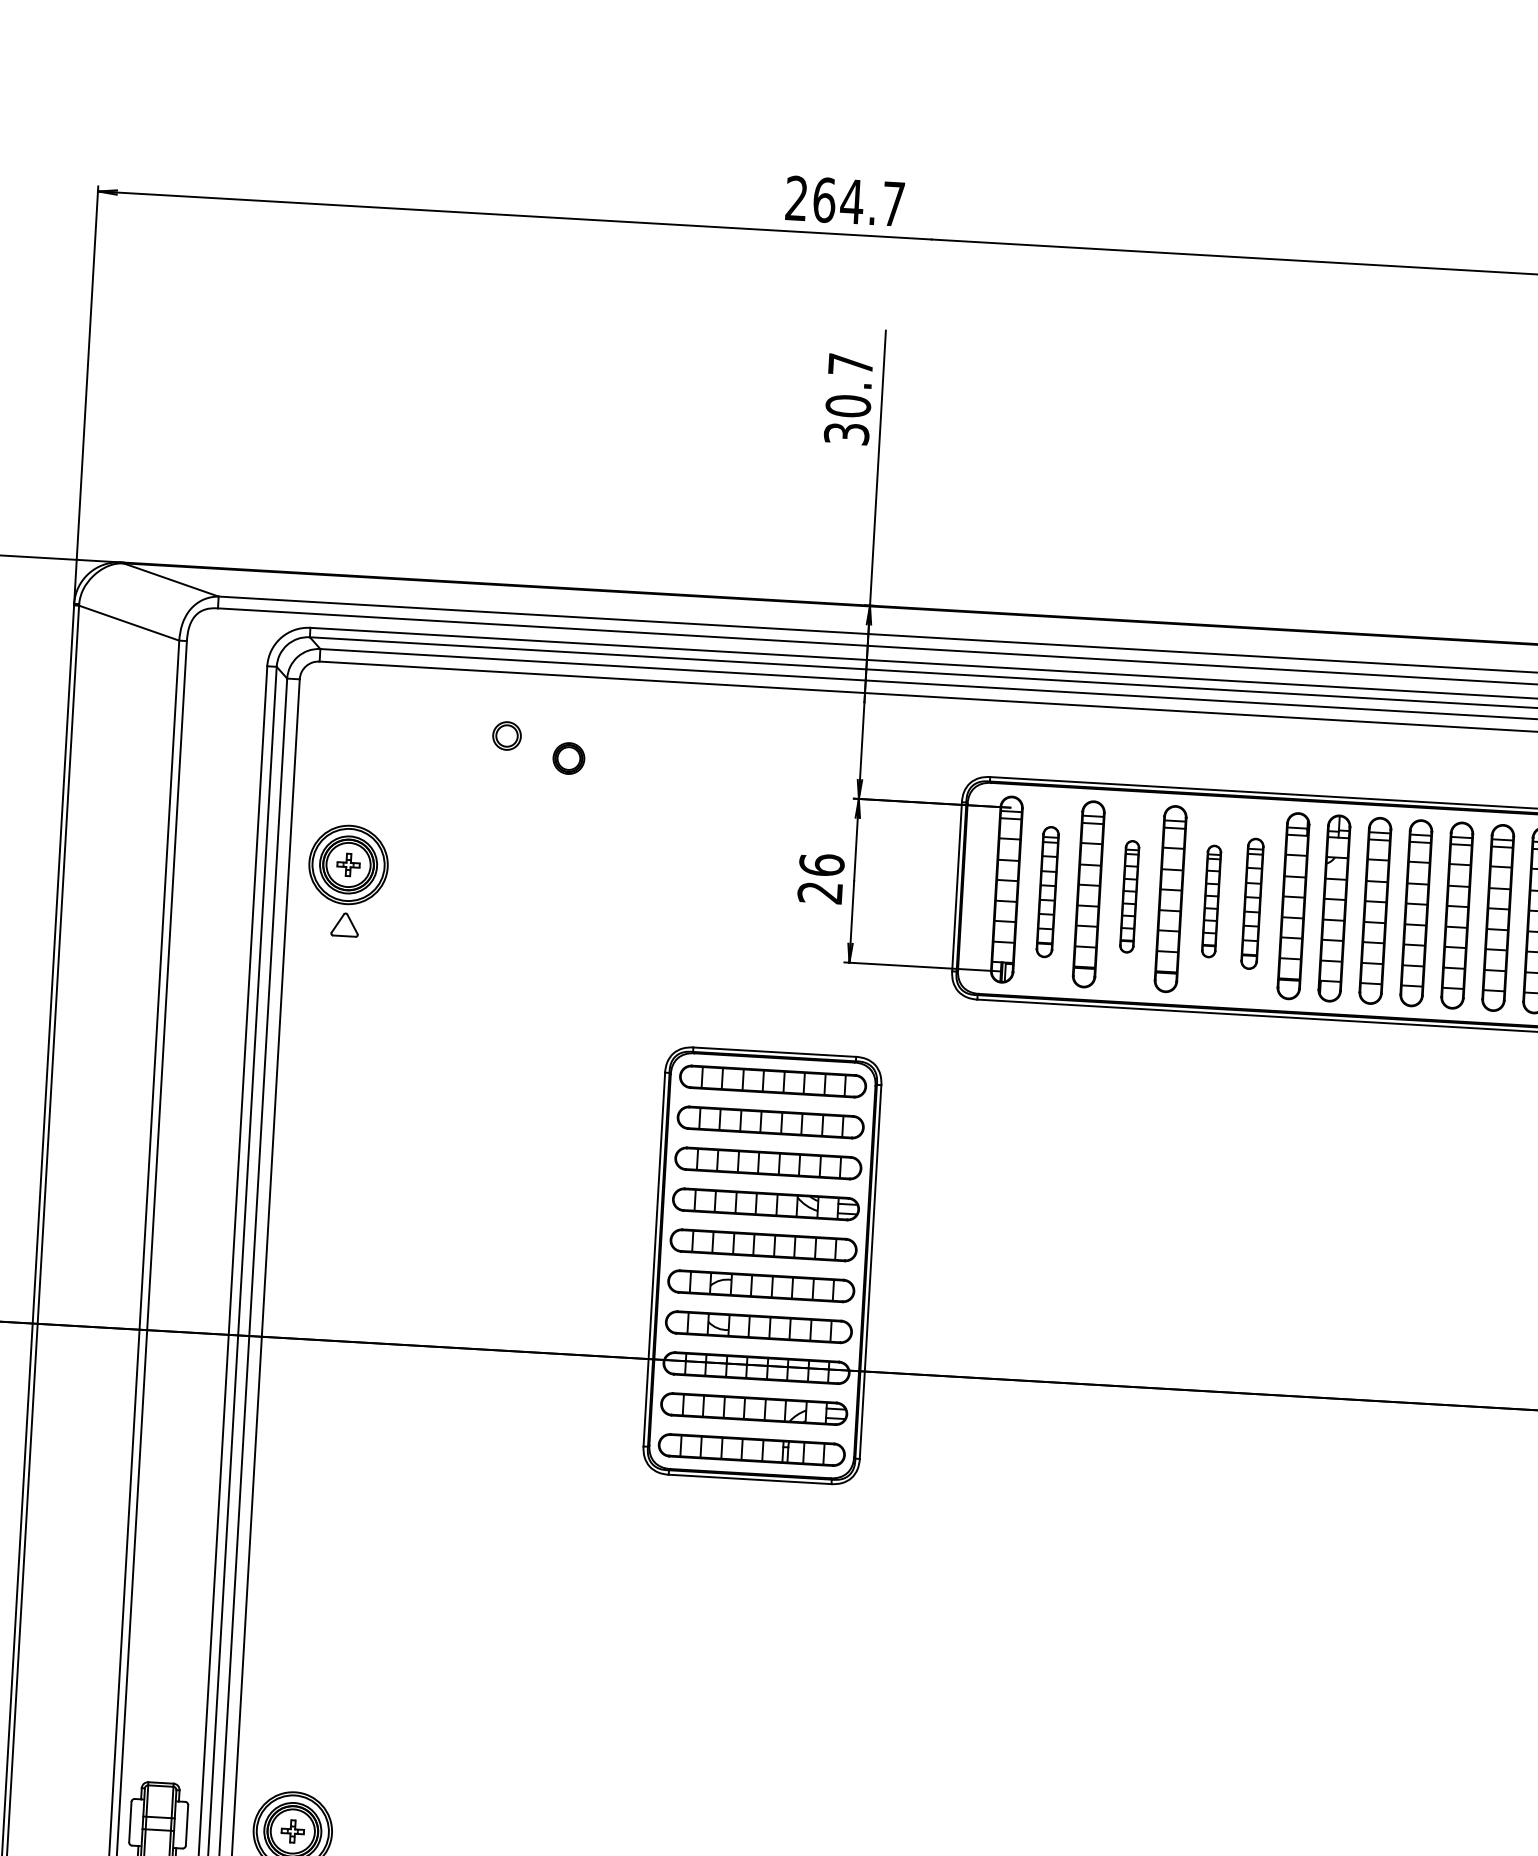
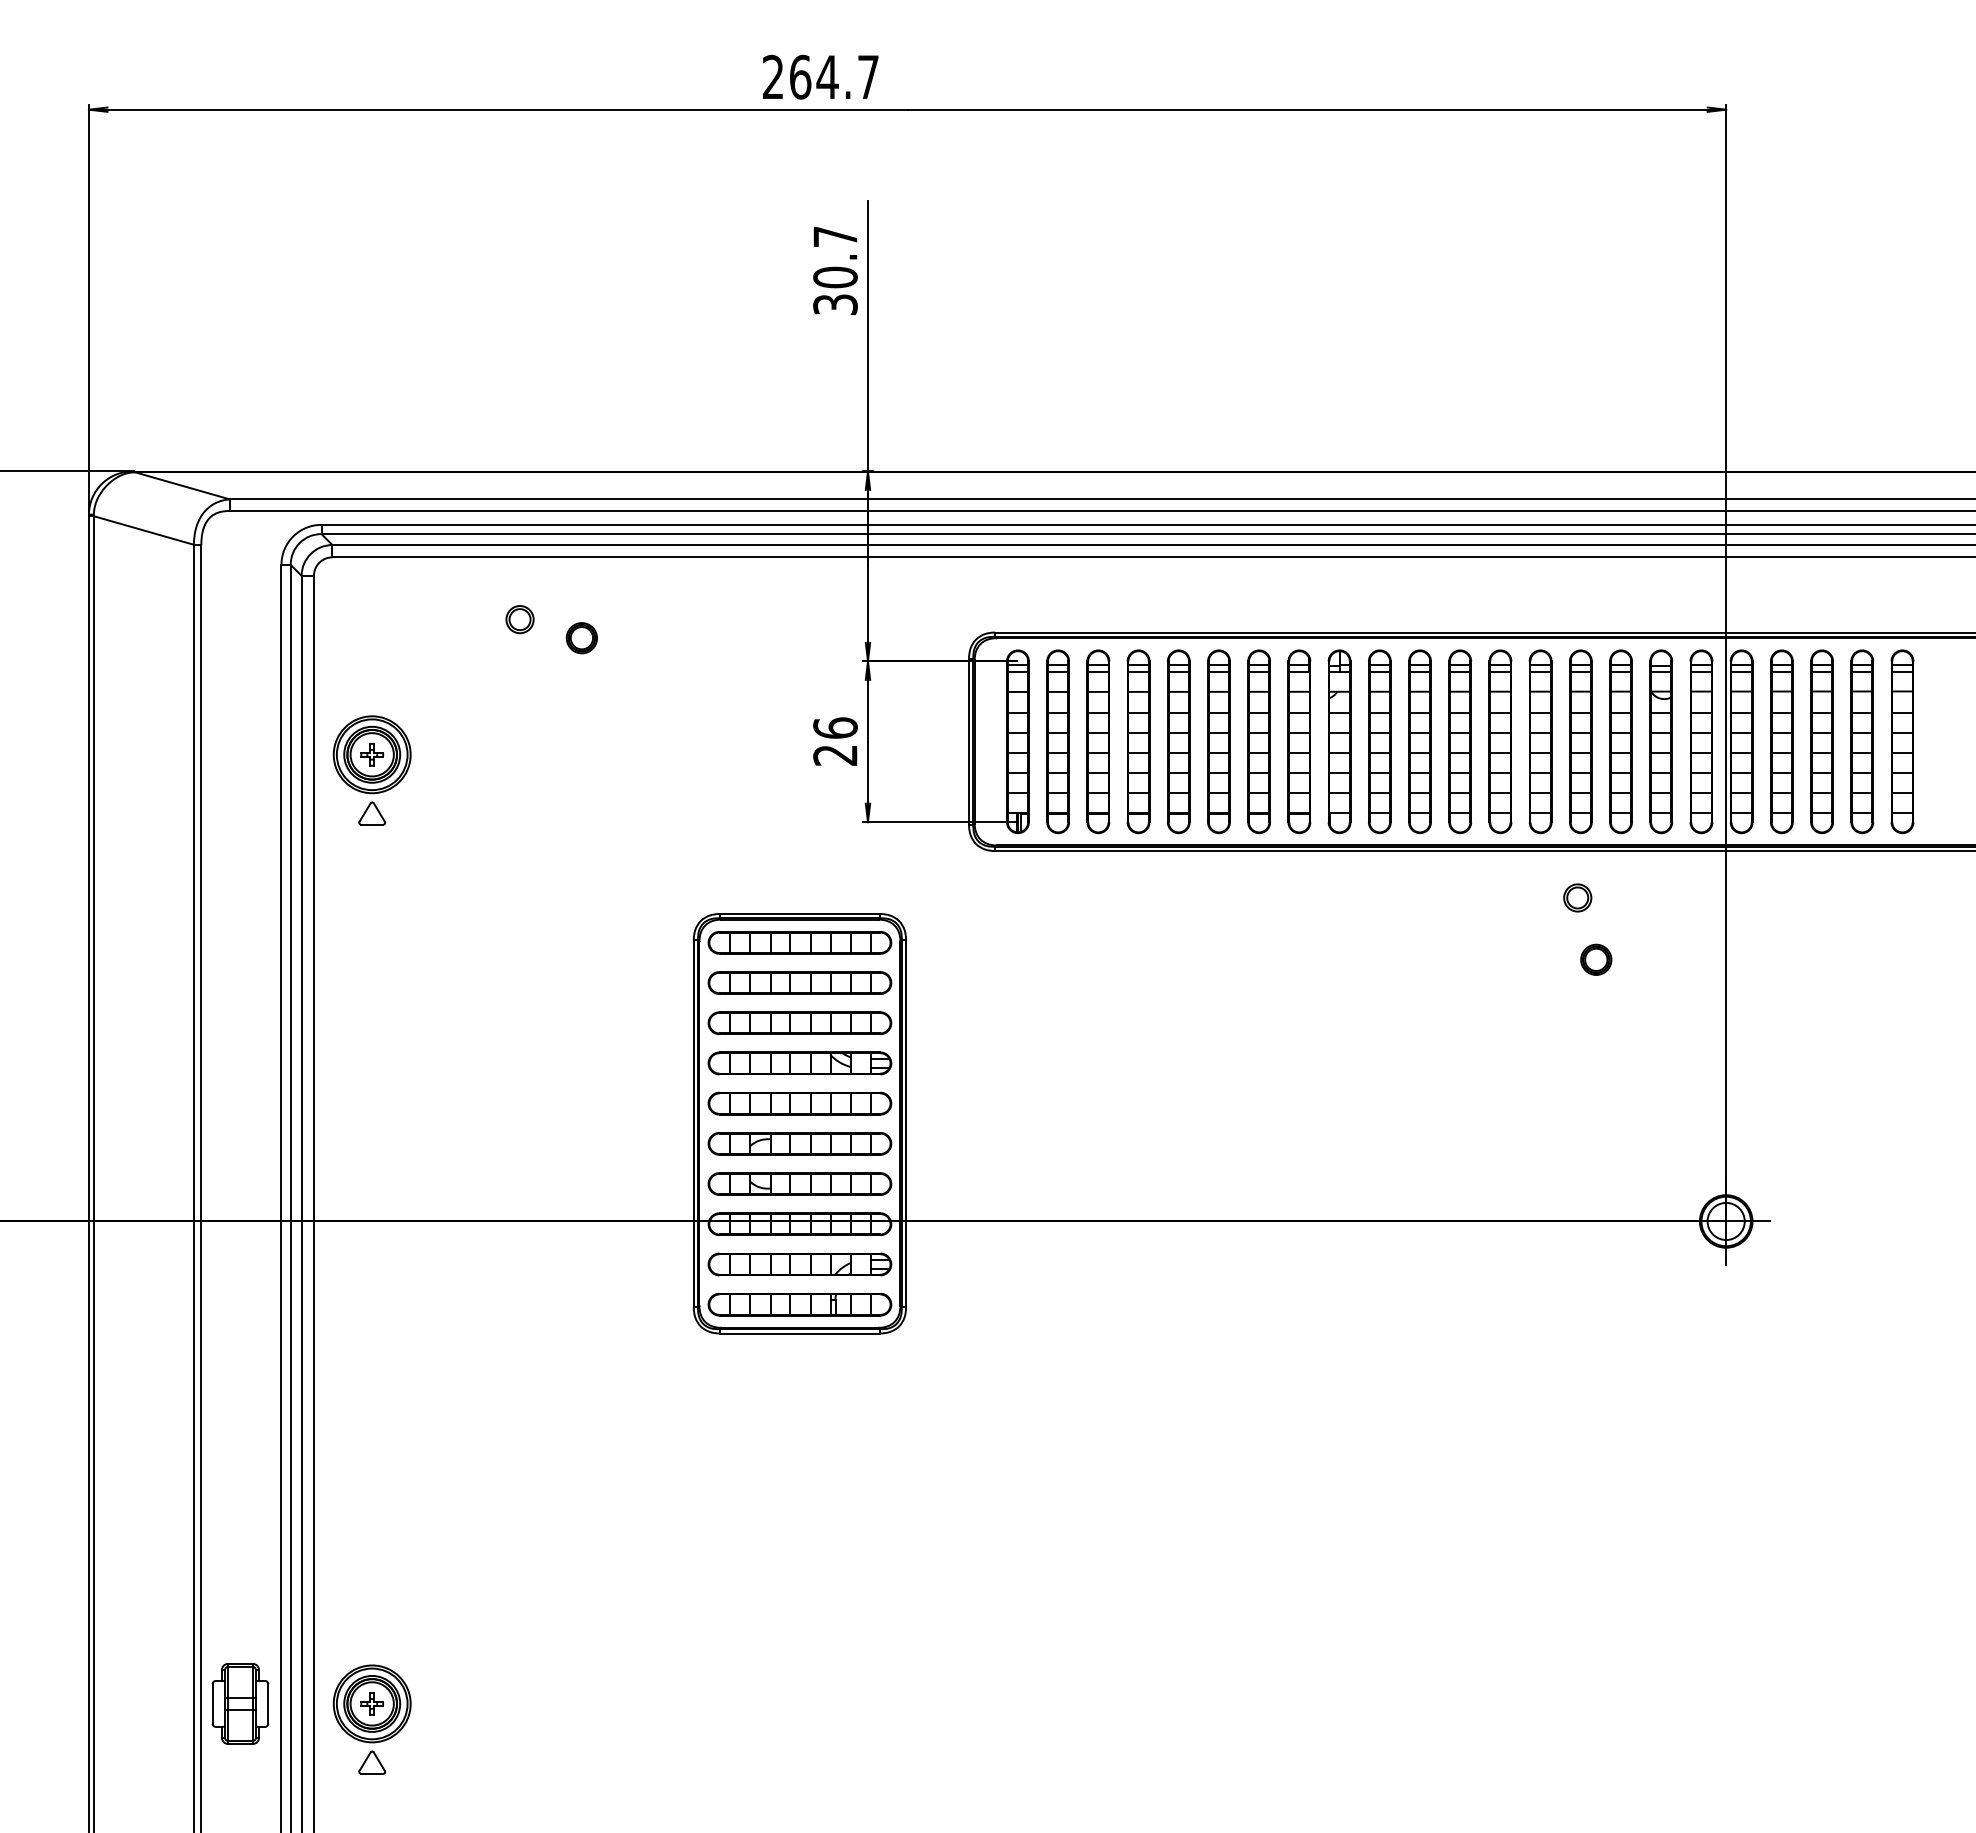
part: (1047, 891) -> (1057, 741), size x1.43
part: (1129, 896) -> (1138, 741), size x1.67
part: (1211, 901) -> (1218, 741), size x1.67
part: (1251, 903) -> (1258, 741), size x1.43

